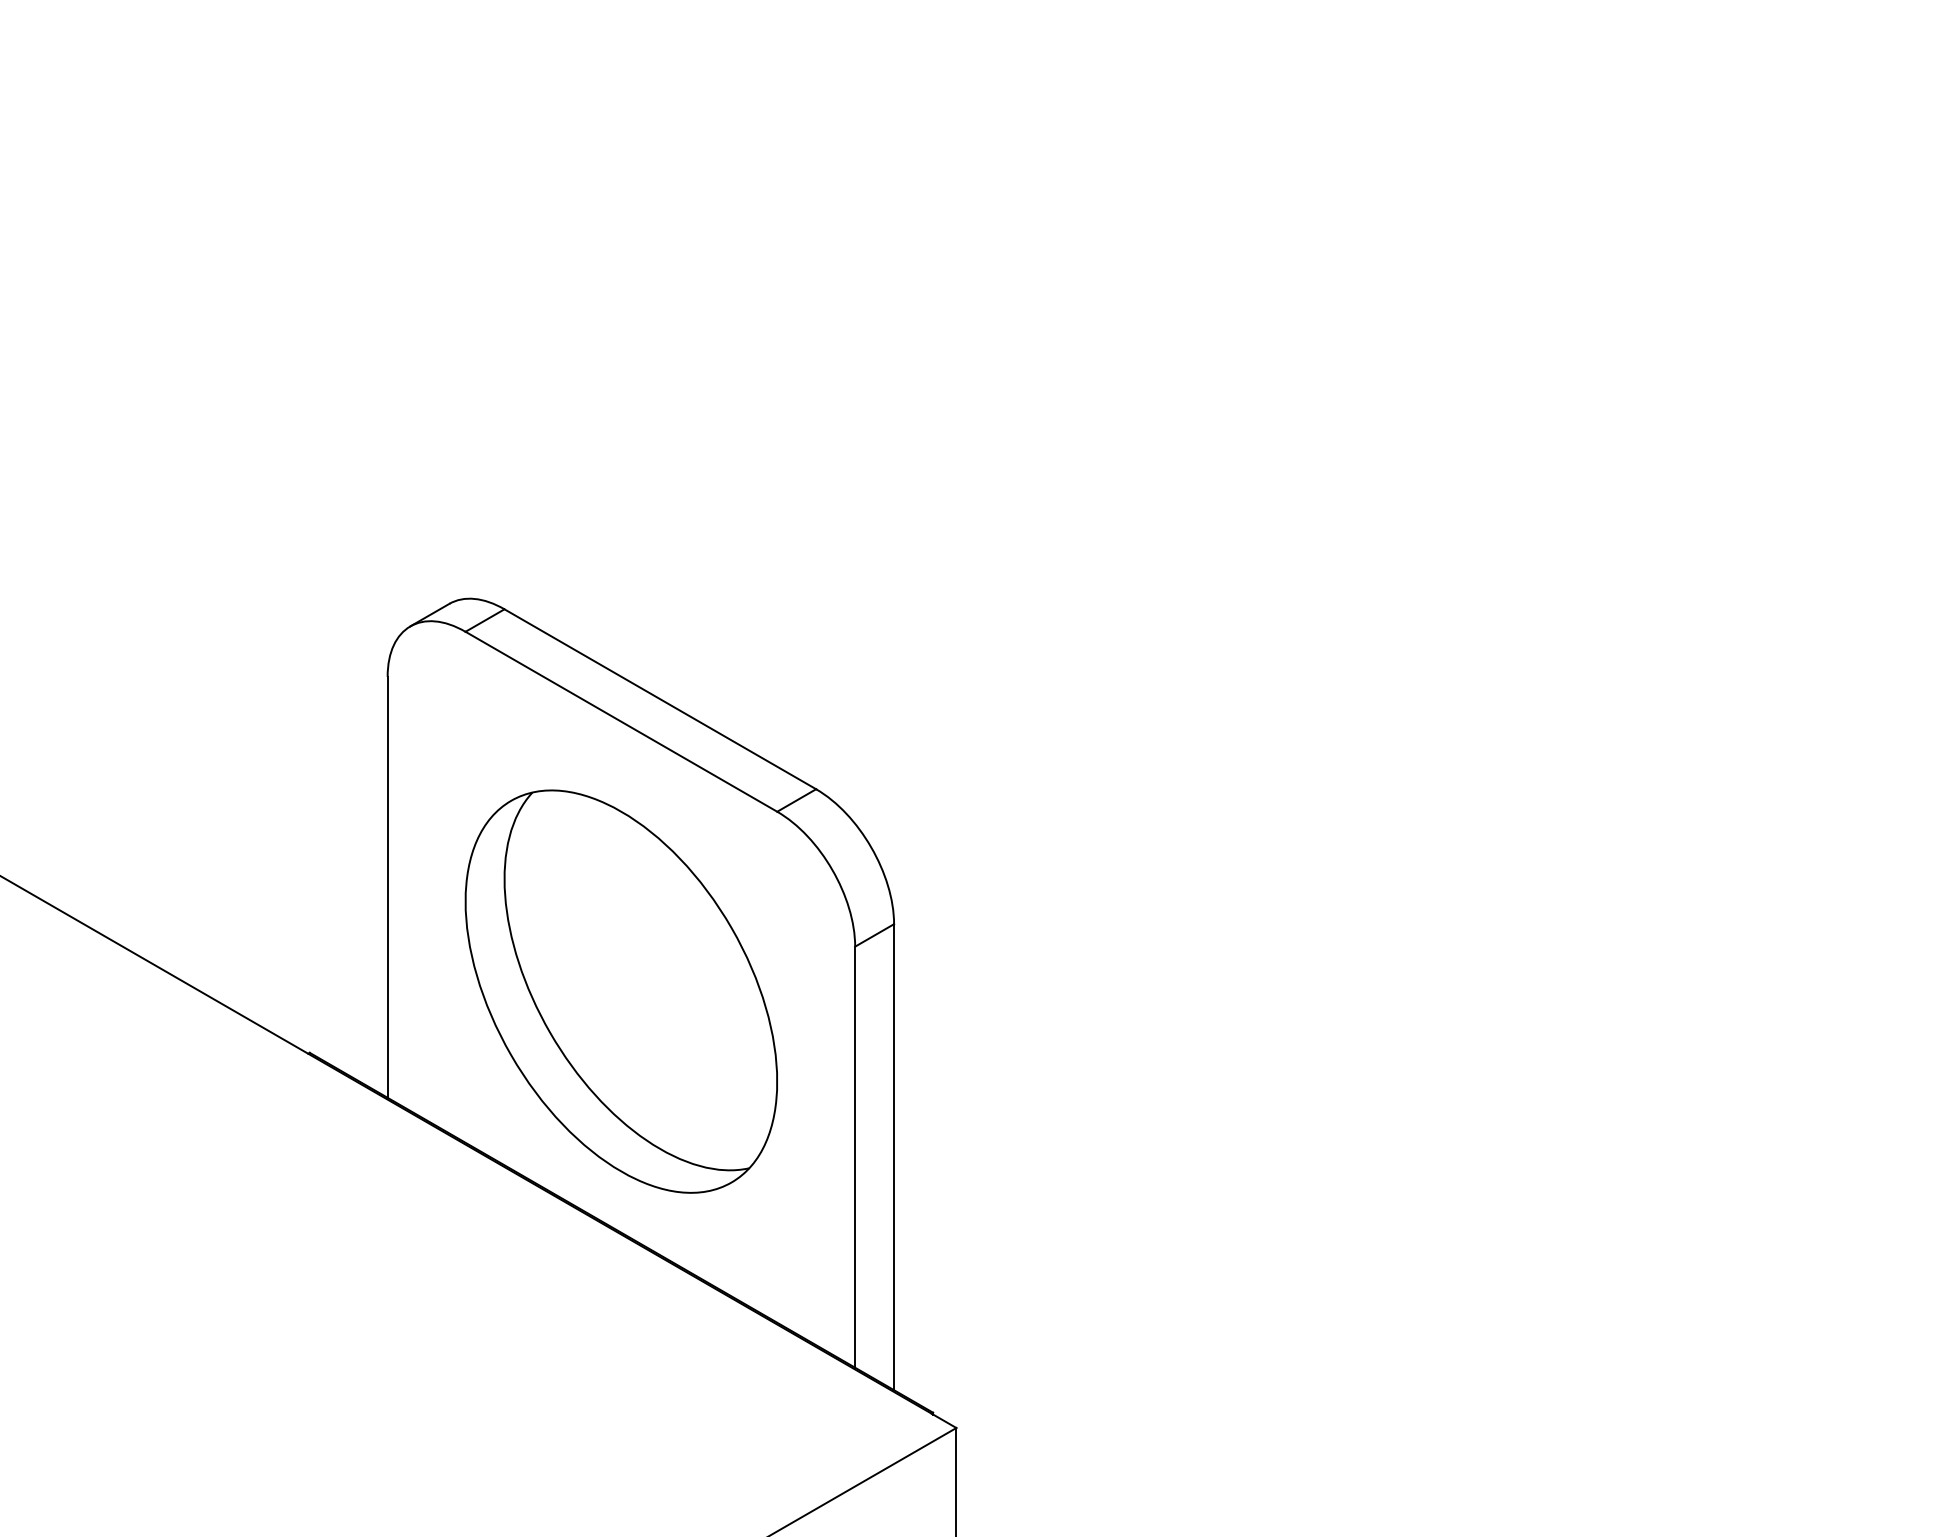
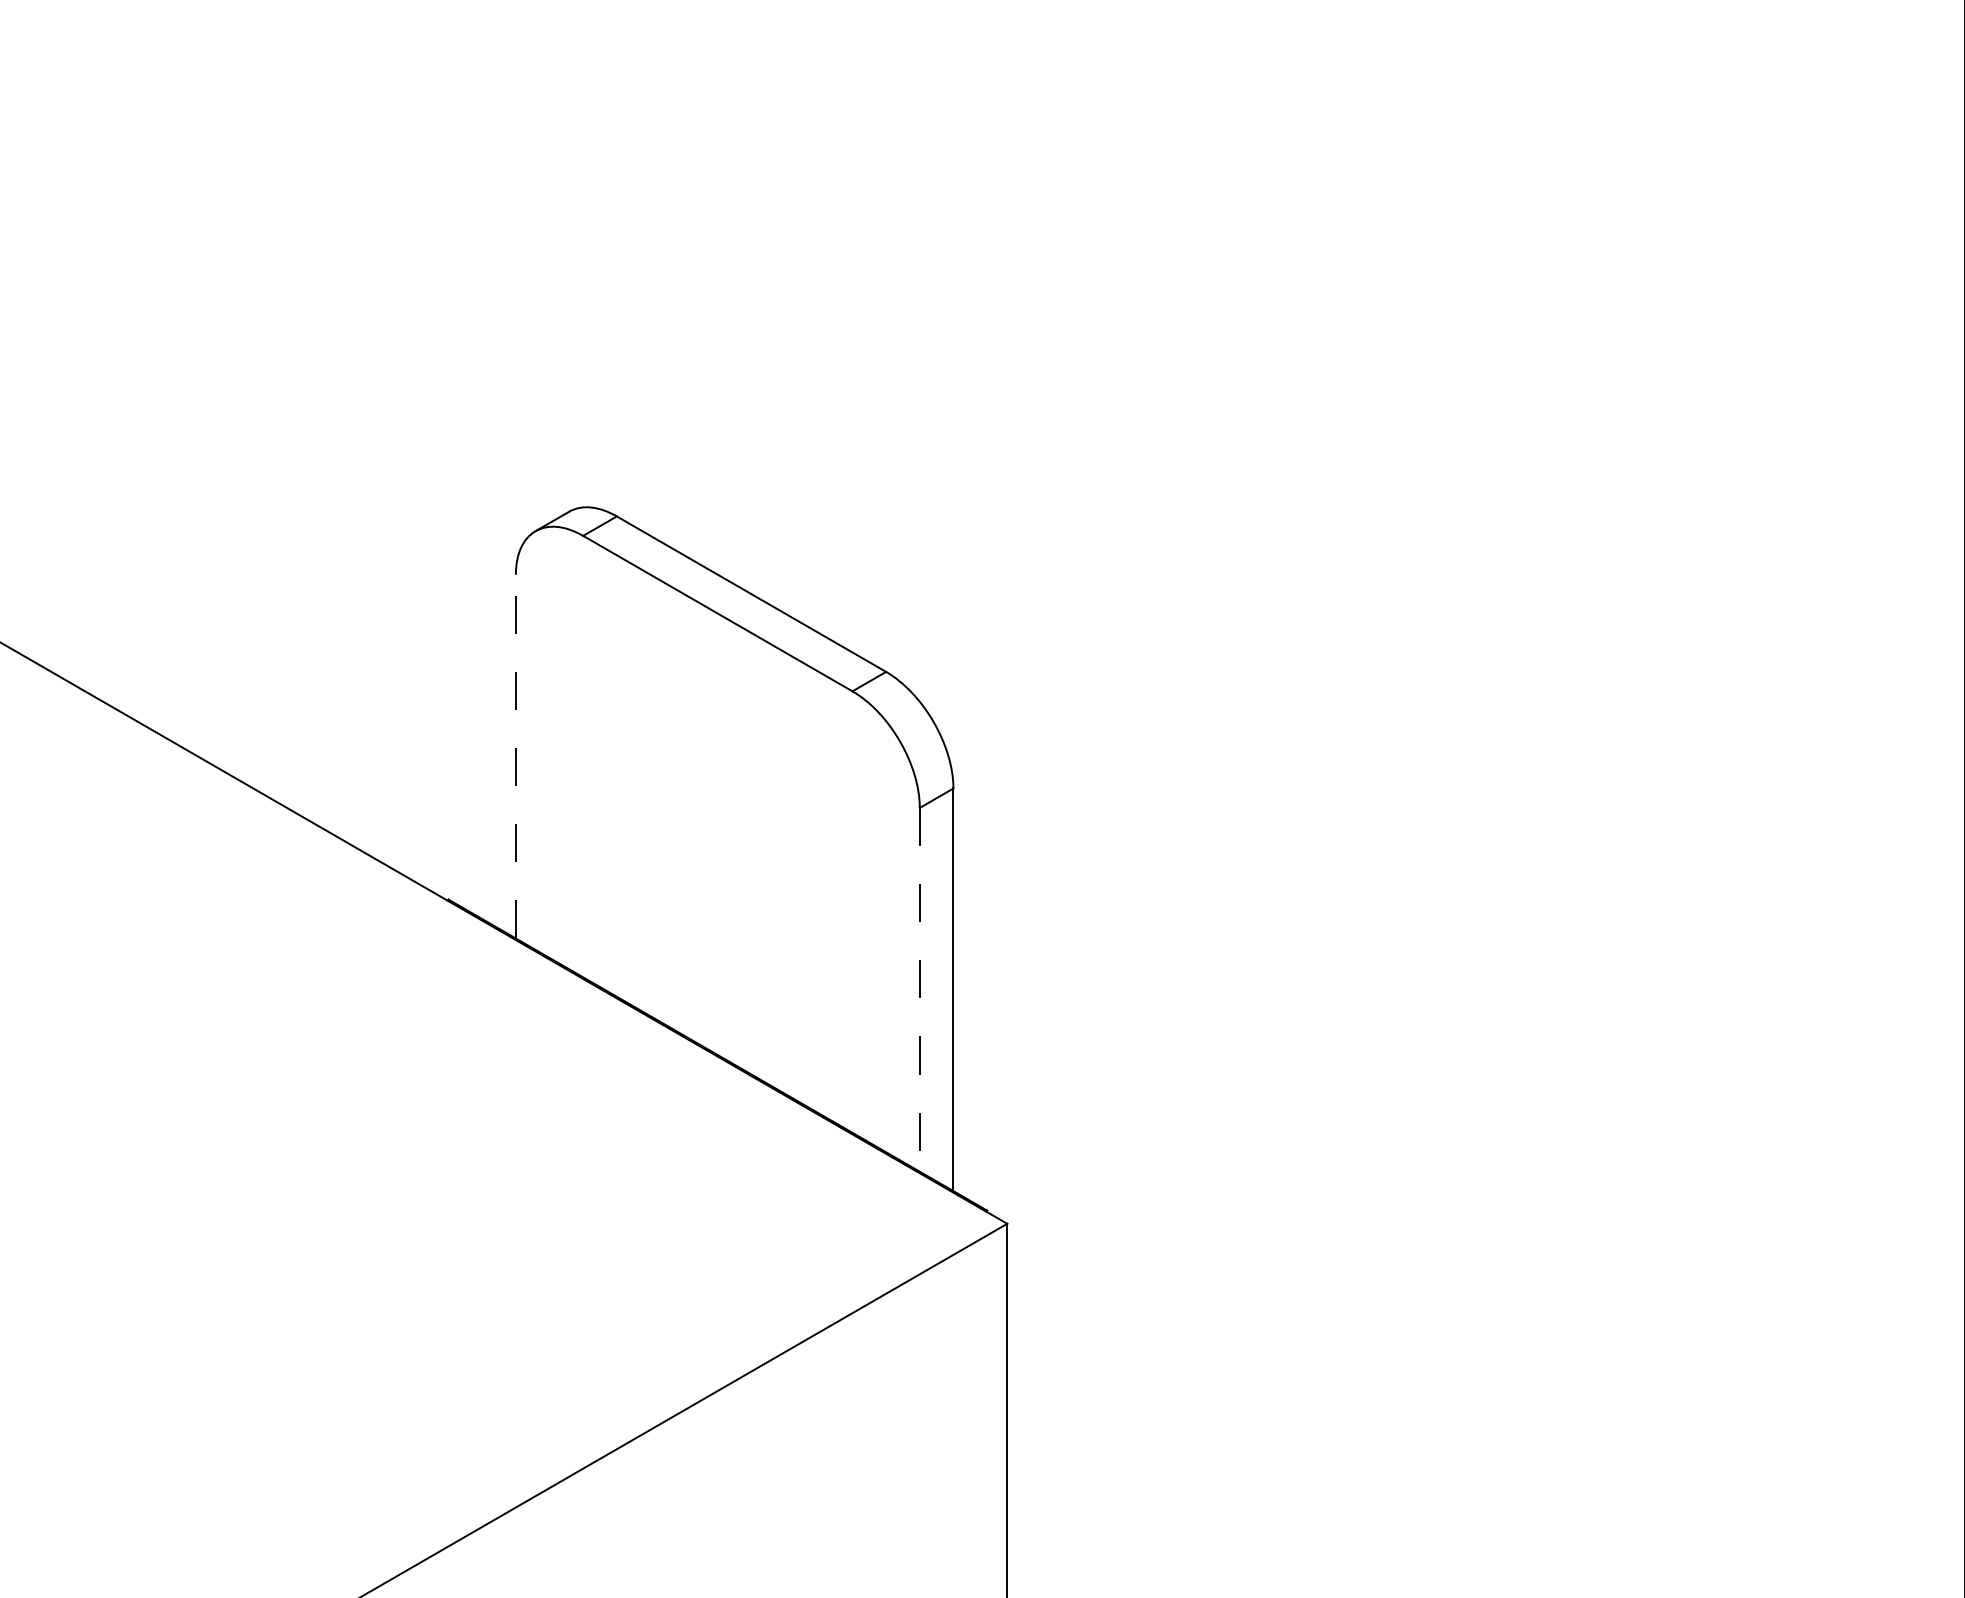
line: (387, 887) -> (515, 756), solid -> dashed
part: (620, 991) -> (717, 846), removed
line: (854, 1156) -> (919, 989), solid -> dashed

